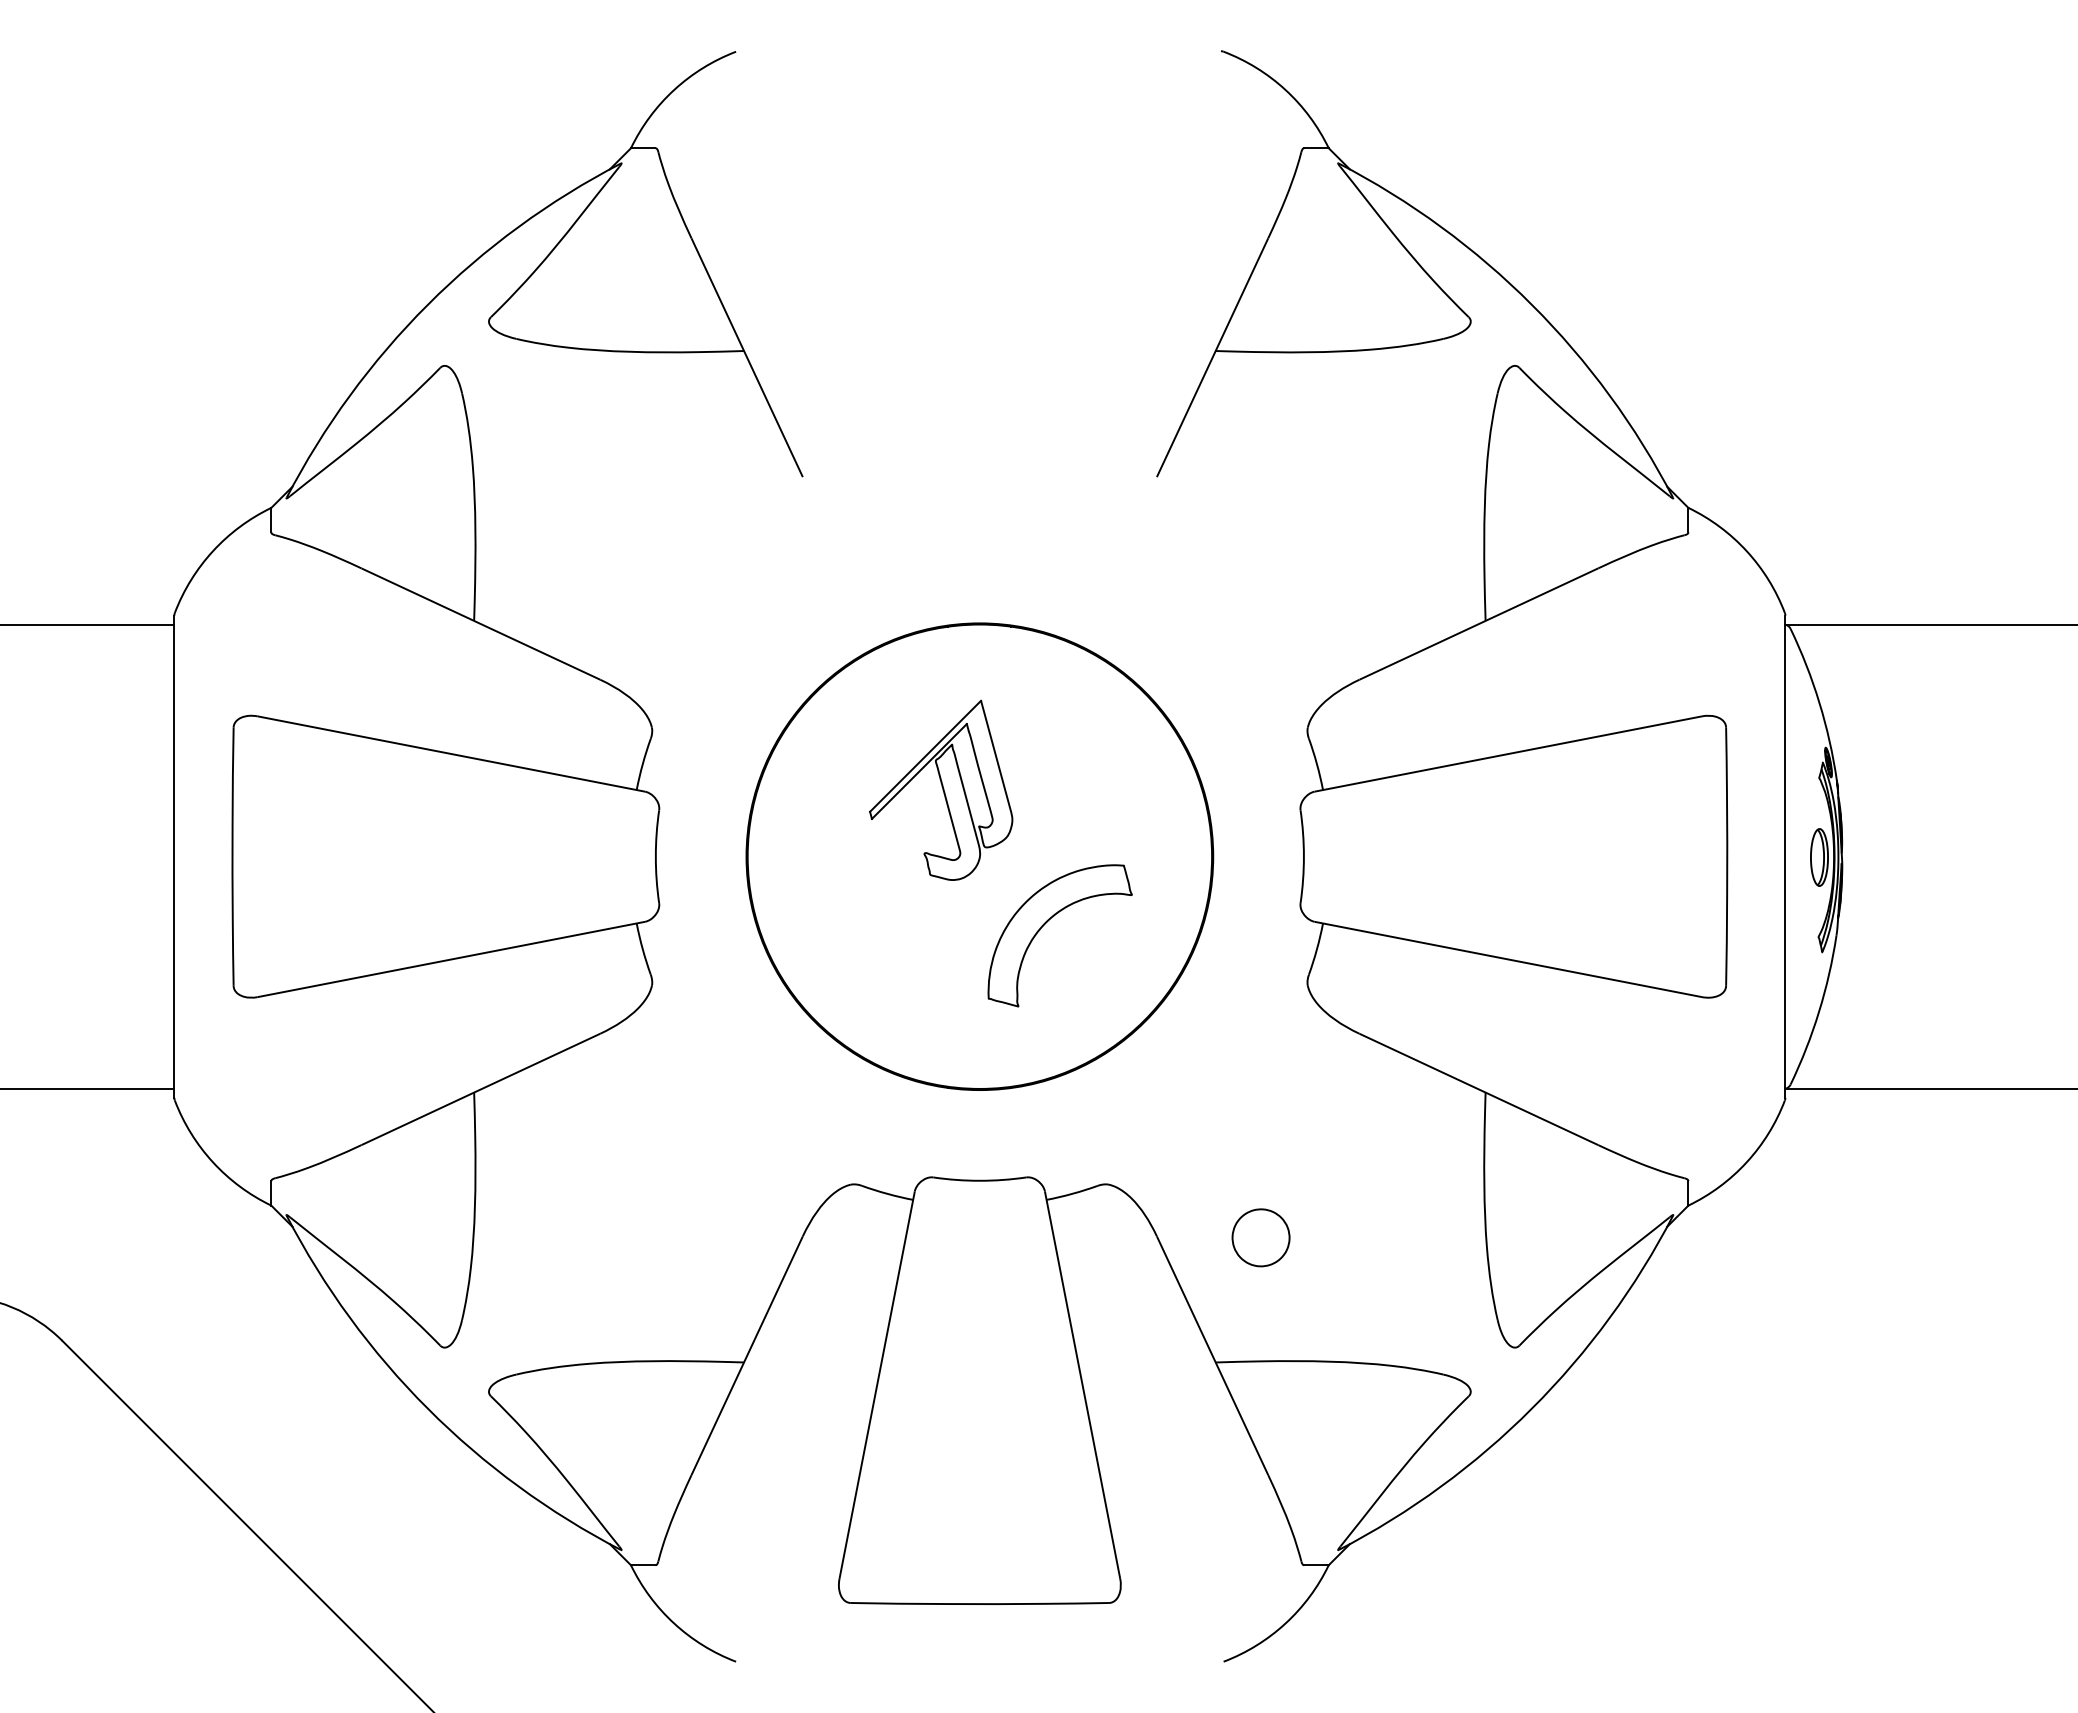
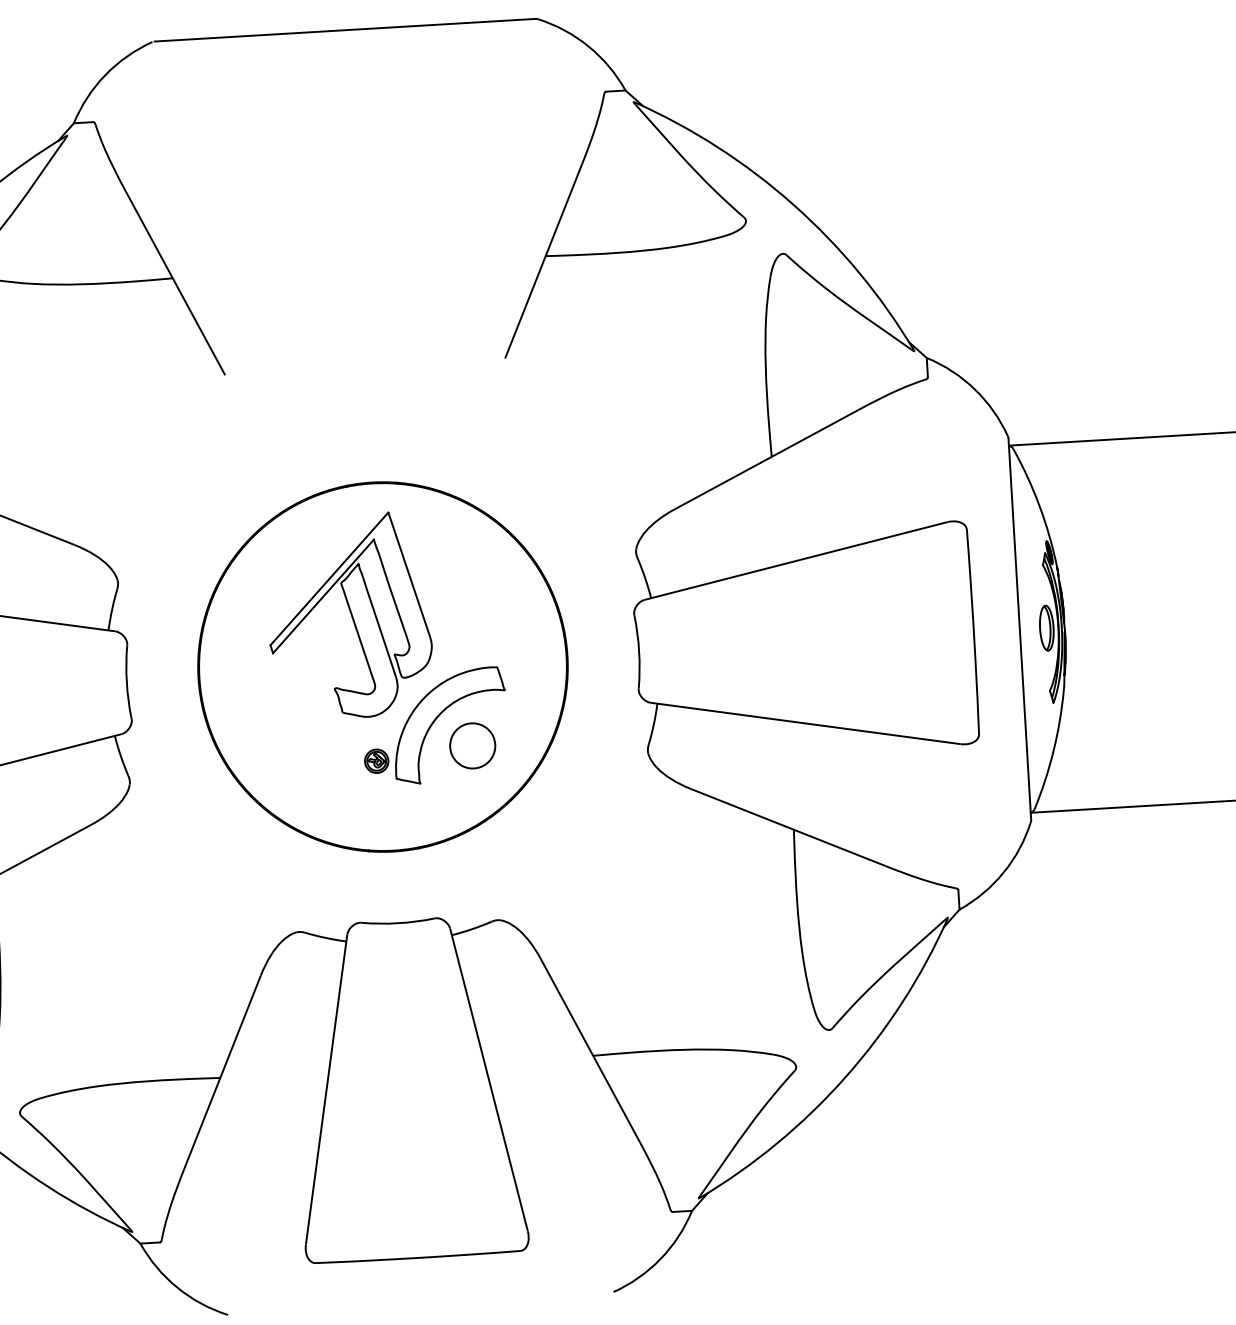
line: (979, 51) -> (344, 30), added
part: (940, 790) -> (348, 616), size x1.43
part: (964, 974) -> (376, 760), added
part: (1260, 1237) -> (472, 745), moved

